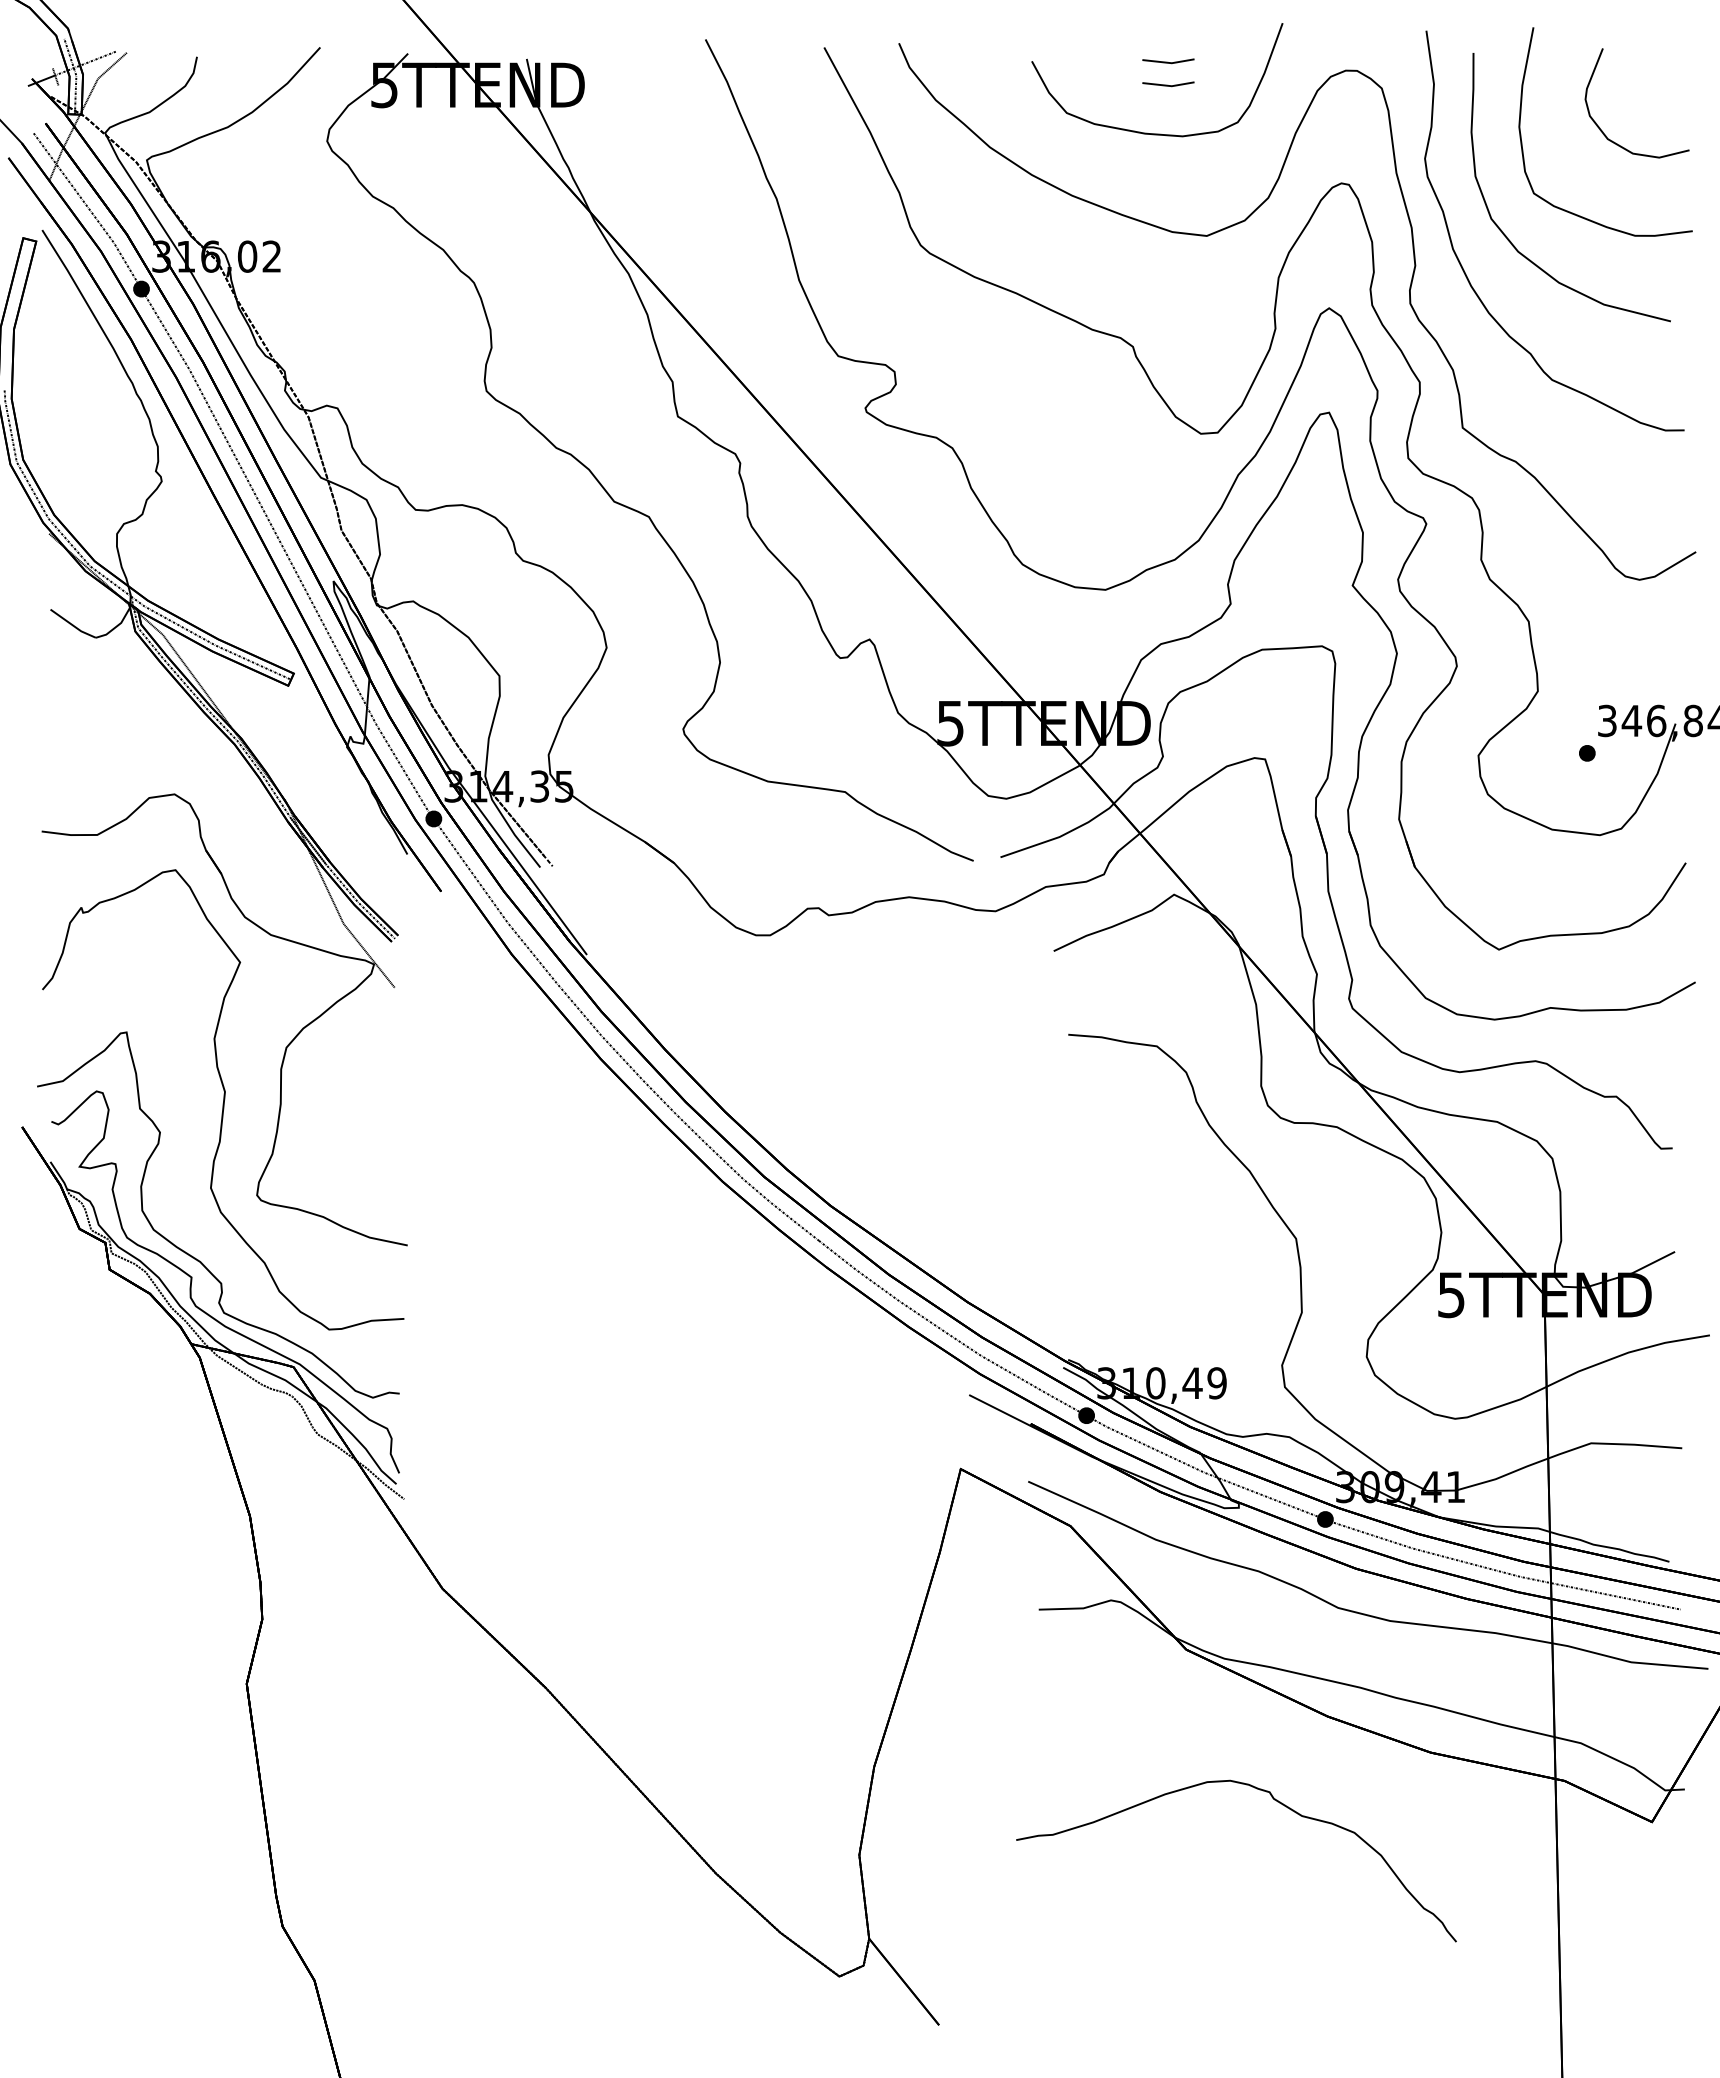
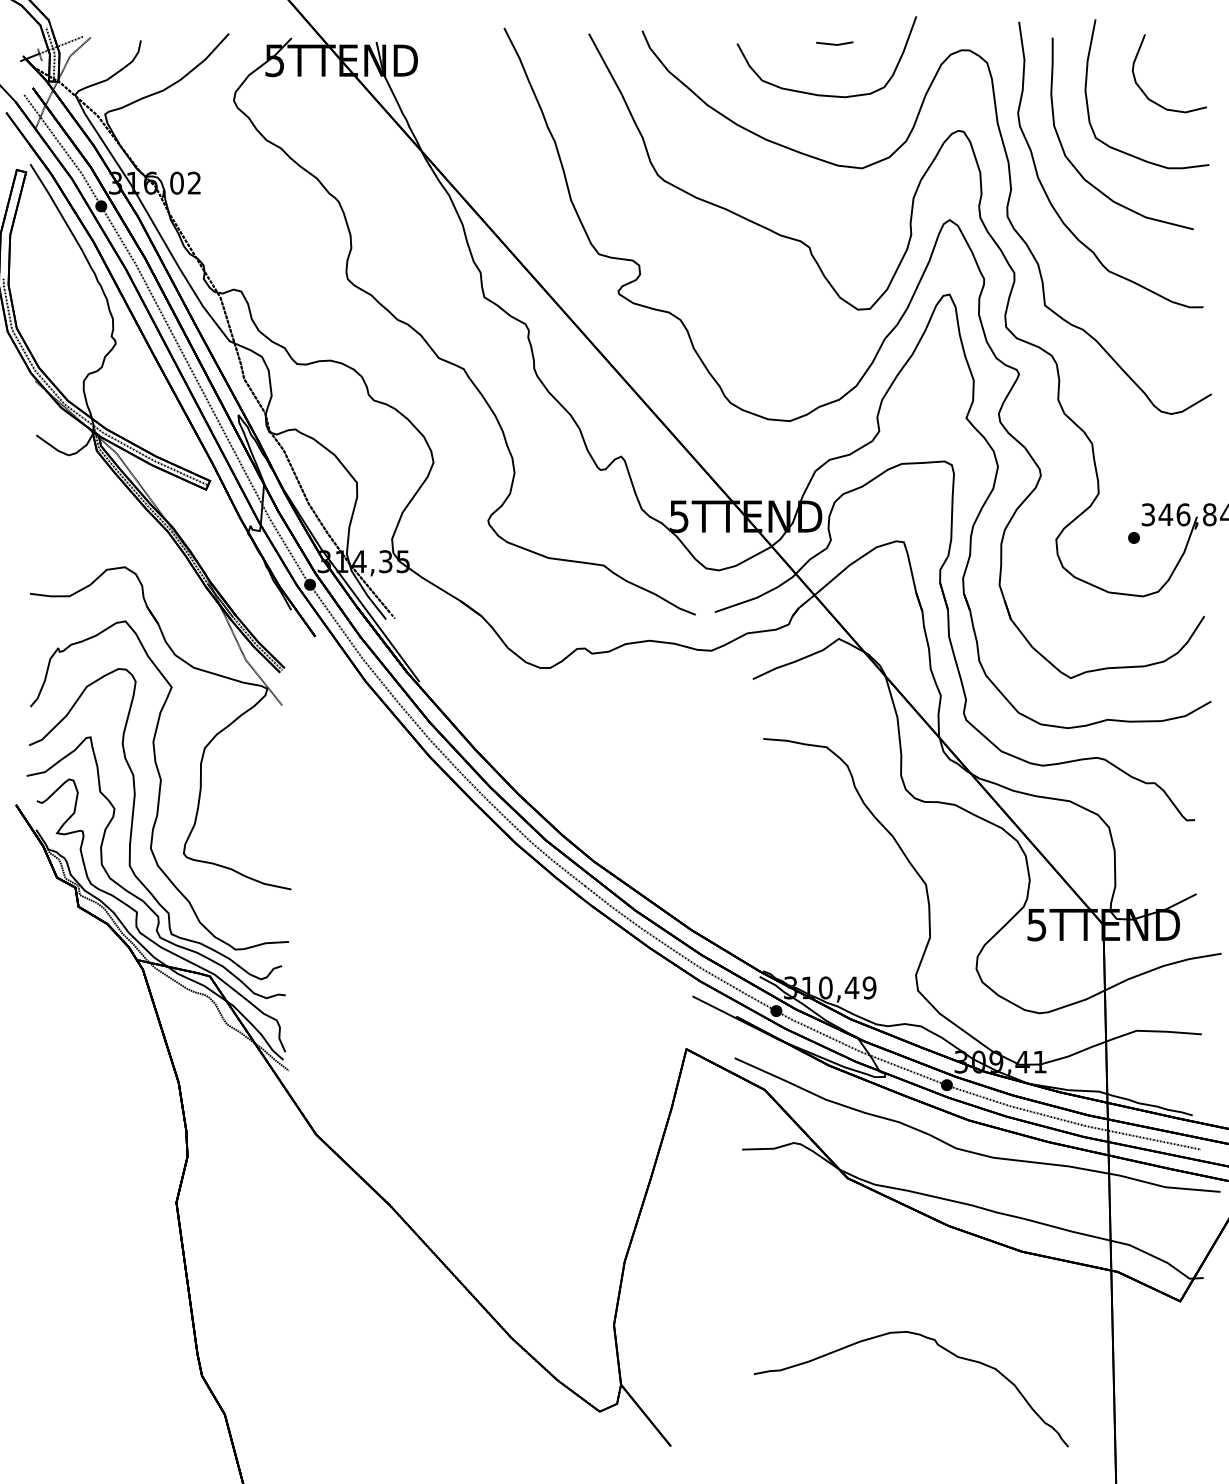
line: (1167, 84) -> (834, 60), removed
part: (186, 1146) -> (133, 818), added
part: (1274, 1800) -> (938, 1345), moved

